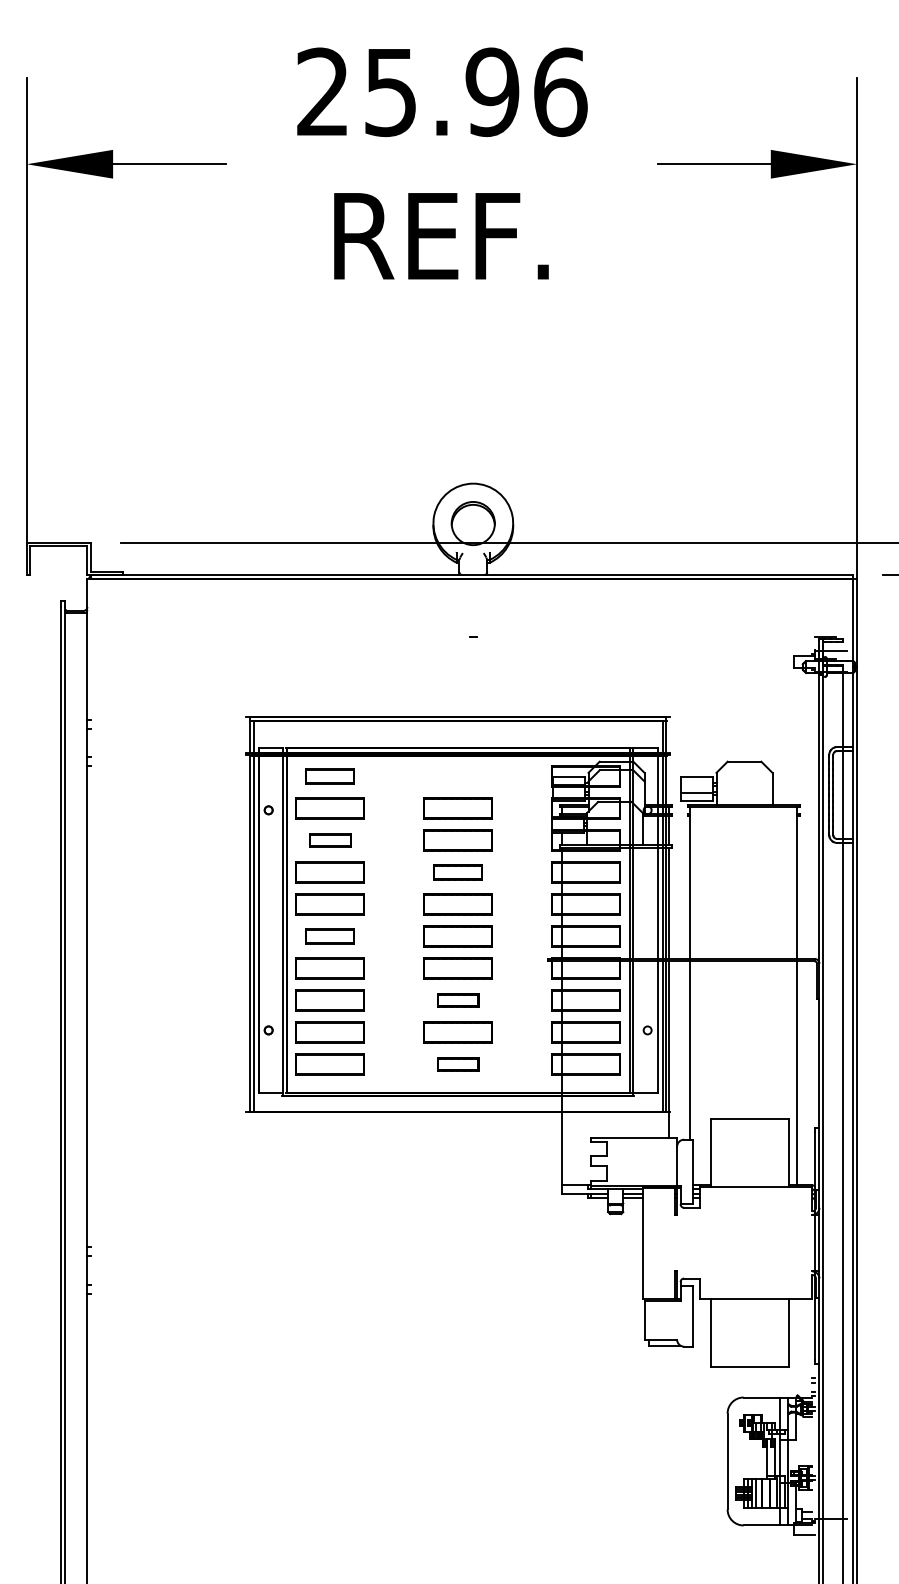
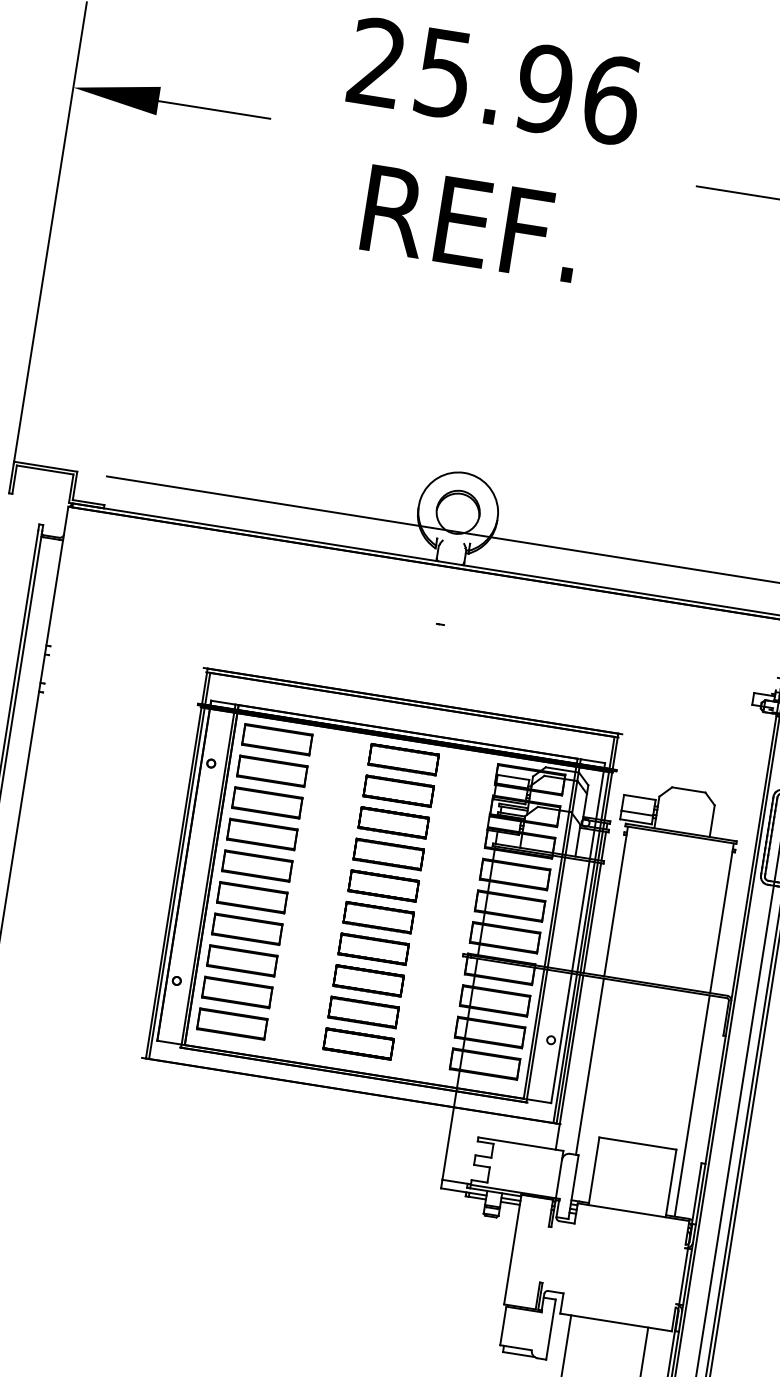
part: (329, 776) -> (276, 739), size x1.43
part: (457, 776) -> (403, 759), added
part: (329, 840) -> (266, 802), size x1.67
part: (457, 872) -> (388, 854), size x1.43
part: (329, 936) -> (251, 897), size x1.43
part: (457, 1000) -> (368, 980), size x1.67
part: (457, 1064) -> (357, 1044), size x1.67

